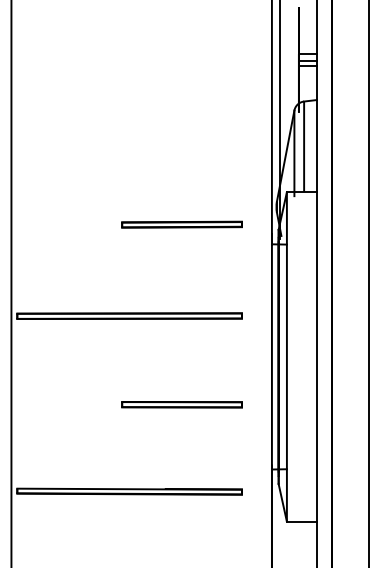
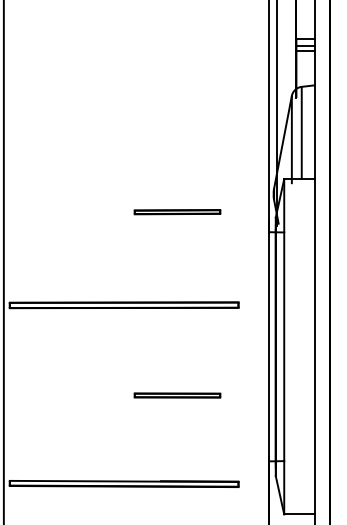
part: (181, 224) -> (176, 212), size x0.7
part: (181, 404) -> (176, 395), size x0.7

